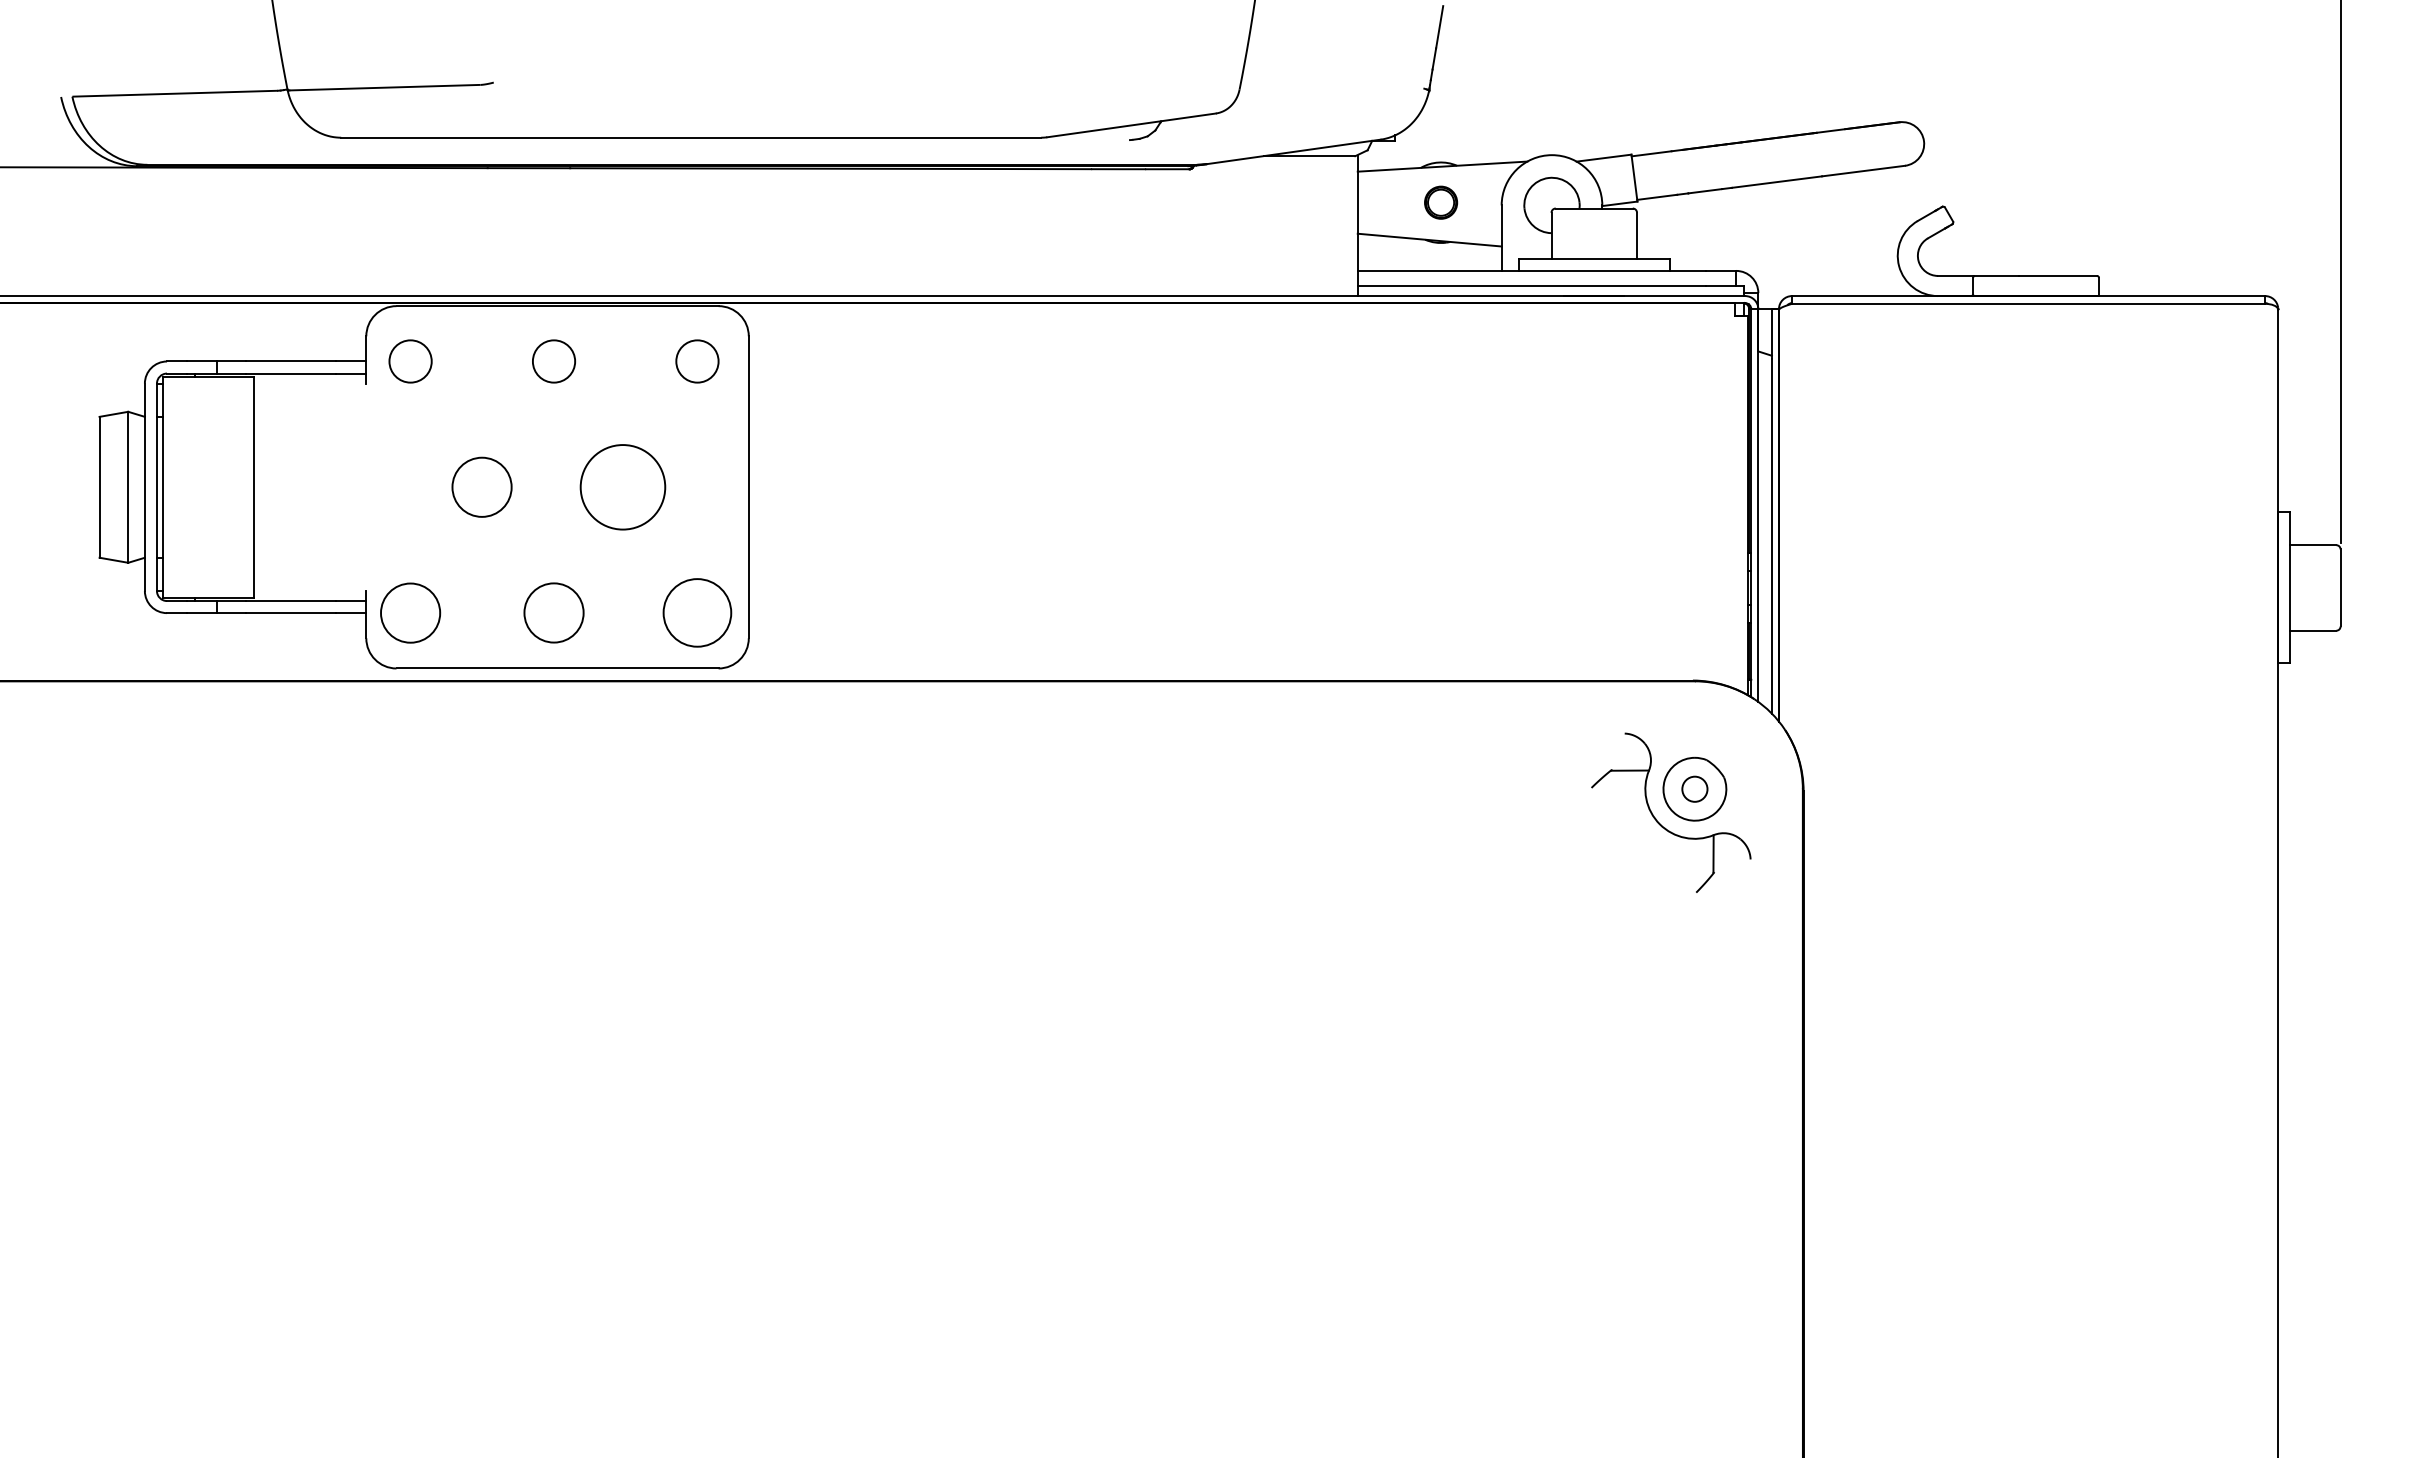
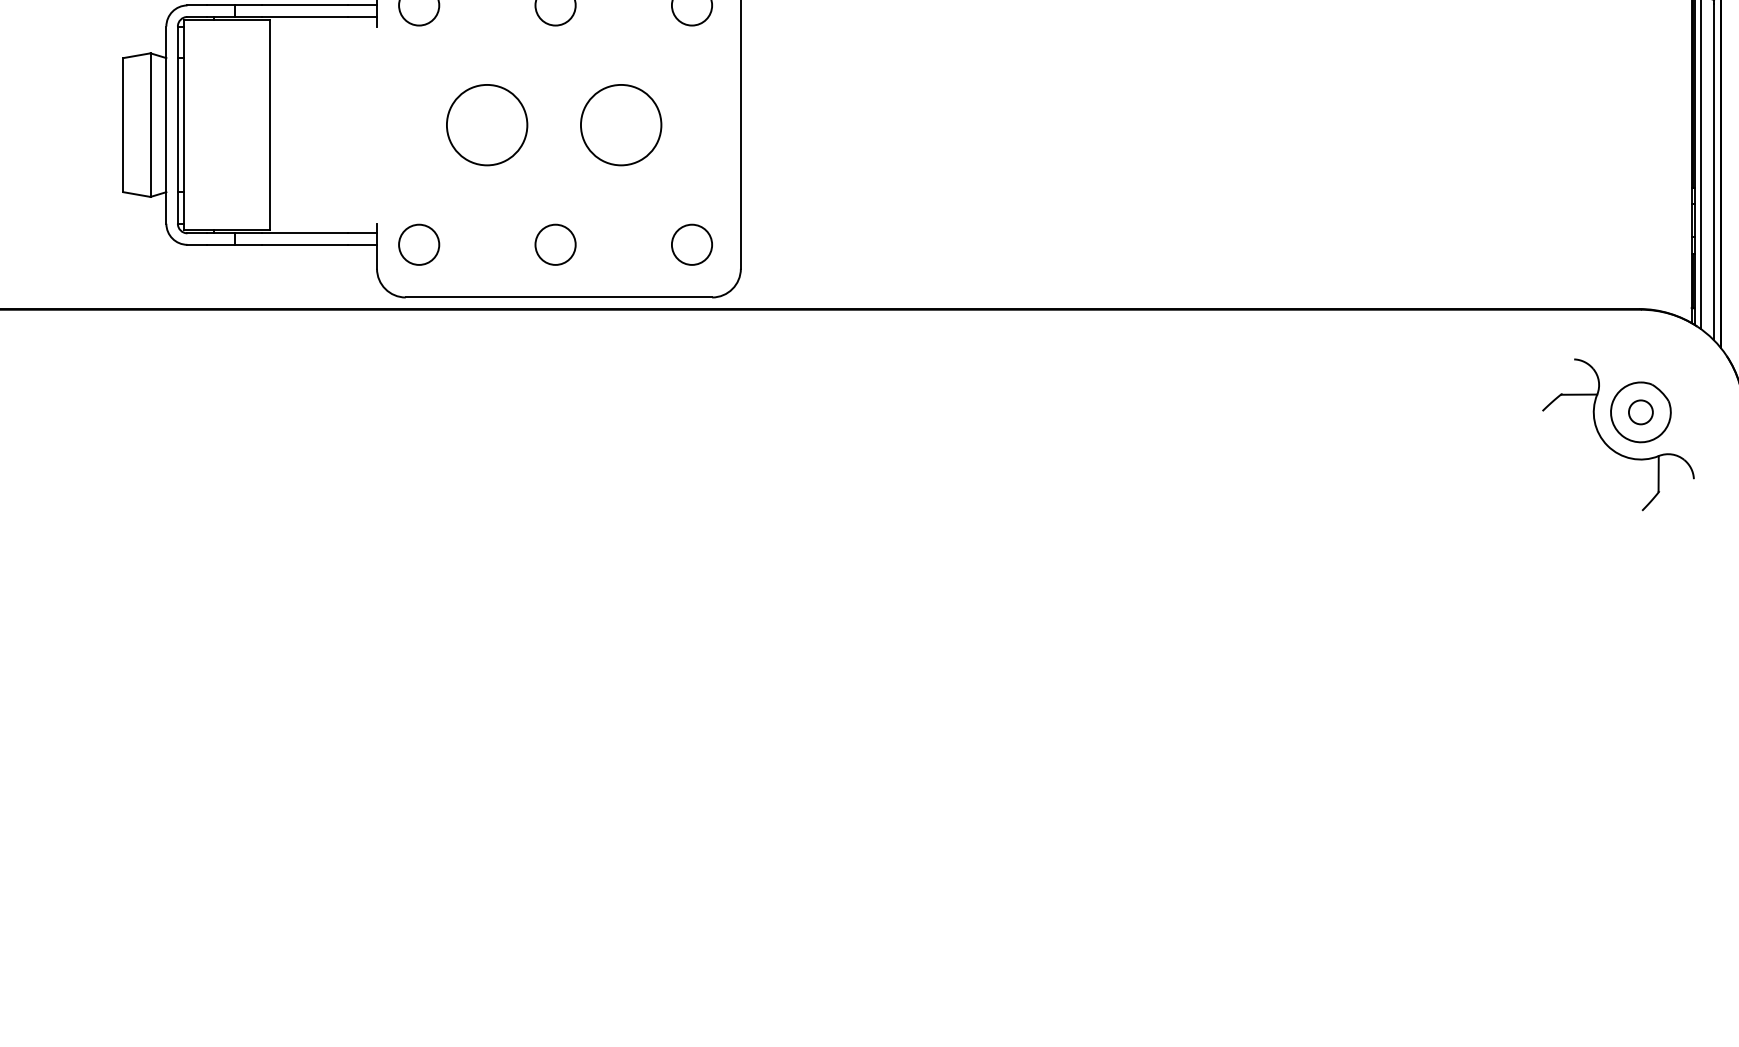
circle: (481, 487) -> (486, 125), size x1.43
circle: (410, 612) -> (419, 244), size x0.71
circle: (553, 613) -> (555, 245), size x0.71
circle: (697, 613) -> (692, 245), size x0.62

